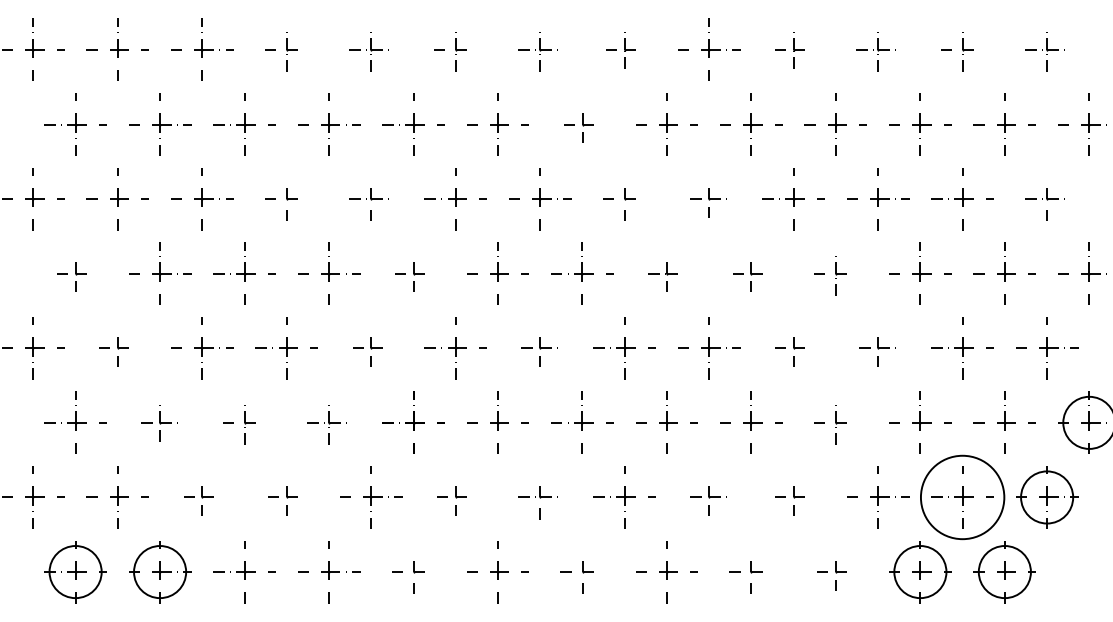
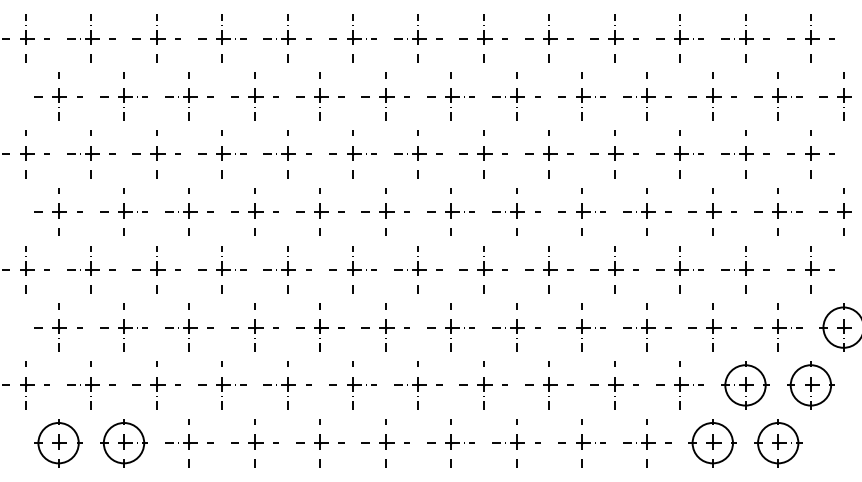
part: (286, 49) -> (221, 38), size x1.43
part: (371, 49) -> (287, 38), size x1.43
part: (455, 49) -> (352, 38), size x1.43
part: (540, 49) -> (418, 38), size x1.43
part: (624, 49) -> (483, 38), size x1.67
part: (793, 49) -> (614, 38), size x1.67
part: (878, 49) -> (680, 38), size x1.43
part: (962, 49) -> (745, 38), size x1.43
part: (1047, 49) -> (811, 38), size x1.43
part: (582, 124) -> (451, 96), size x1.67
part: (286, 199) -> (221, 154), size x1.43
part: (371, 199) -> (287, 154), size x1.43
part: (624, 199) -> (483, 154), size x1.43
part: (709, 199) -> (549, 154), size x1.67
part: (1047, 199) -> (811, 154), size x1.43
part: (75, 273) -> (58, 211), size x1.67
part: (413, 273) -> (320, 211), size x1.67
part: (666, 273) -> (516, 211), size x1.67
part: (751, 273) -> (582, 211), size x1.67
part: (835, 273) -> (647, 211), size x1.43
part: (117, 348) -> (91, 270), size x1.67
part: (371, 348) -> (287, 270), size x1.67
part: (540, 348) -> (418, 270), size x1.67
part: (793, 348) -> (614, 270), size x1.67
part: (878, 348) -> (680, 270), size x1.67
part: (160, 422) -> (124, 327), size x1.67
part: (244, 422) -> (189, 327), size x1.43
part: (329, 422) -> (255, 327), size x1.43
part: (835, 422) -> (647, 327), size x1.43
part: (202, 497) -> (156, 385), size x1.67
part: (286, 497) -> (221, 385), size x1.67
part: (455, 497) -> (352, 385), size x1.67
part: (540, 497) -> (418, 385), size x1.43
part: (709, 497) -> (549, 385), size x1.67
part: (793, 497) -> (614, 385), size x1.67
circle: (962, 497) -> (745, 385), size x0.62
part: (413, 572) -> (320, 443), size x1.43
part: (582, 572) -> (451, 443), size x1.43
part: (751, 572) -> (582, 443), size x1.43
part: (835, 572) -> (647, 443), size x1.67

